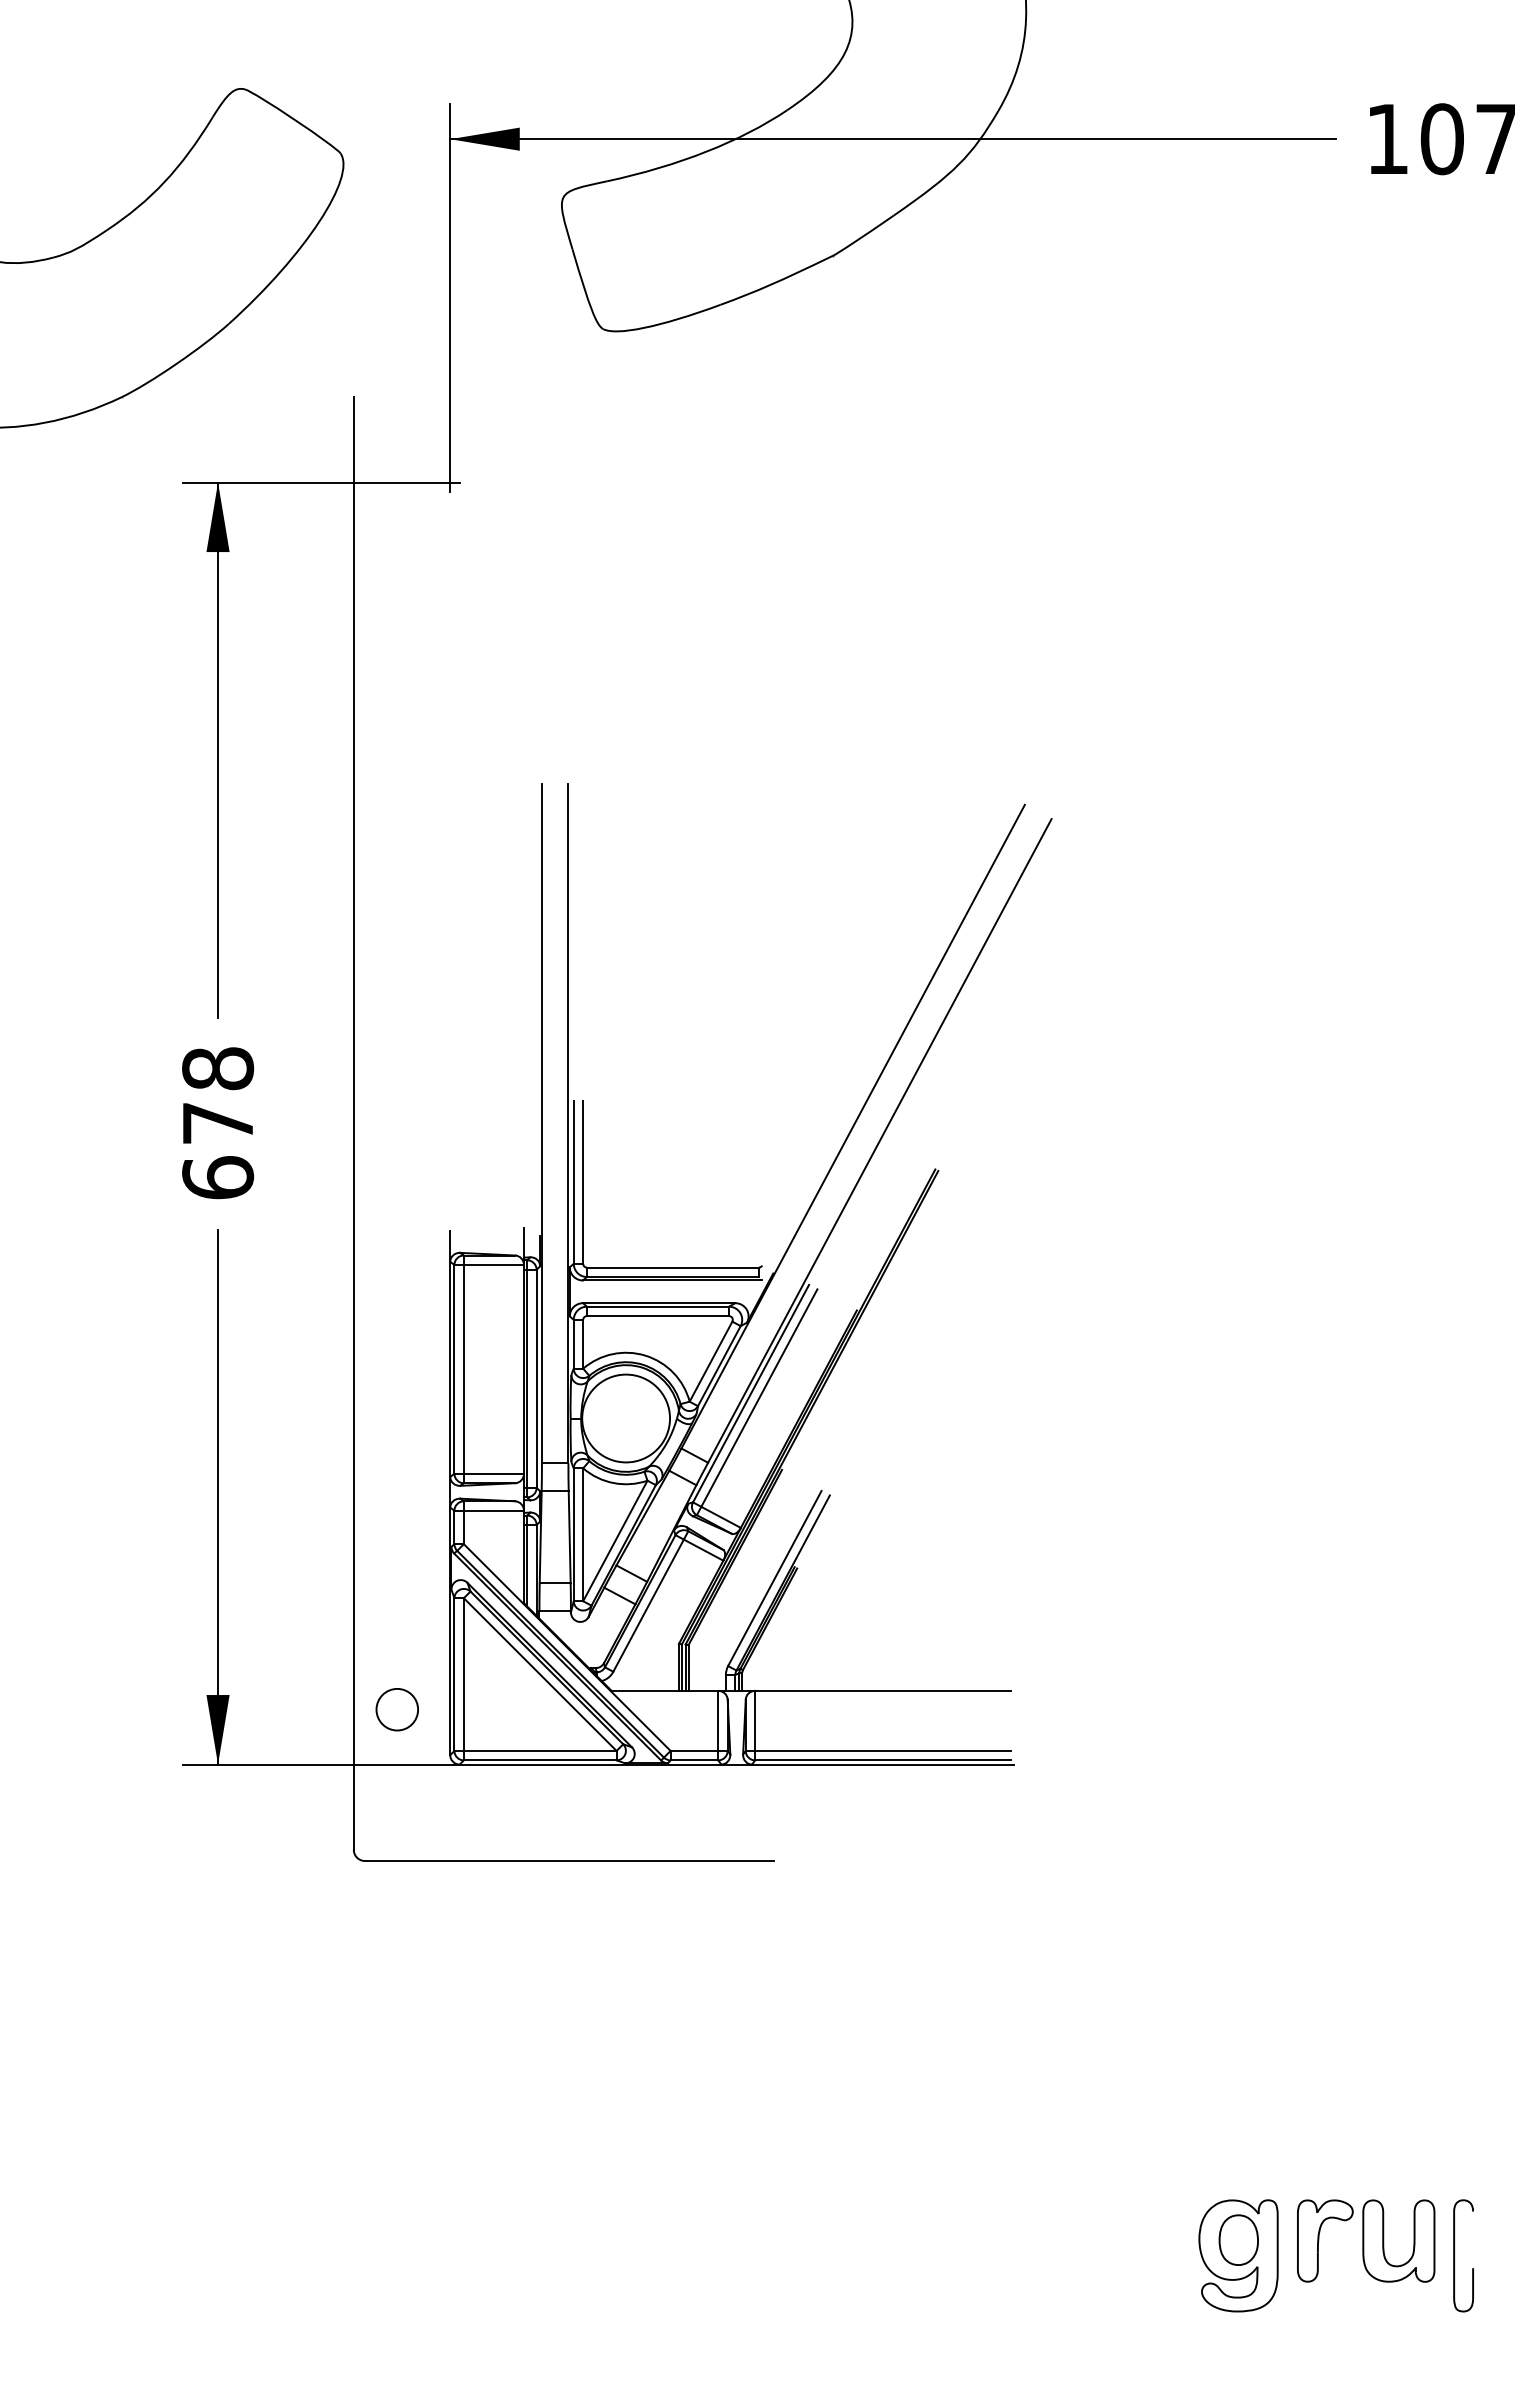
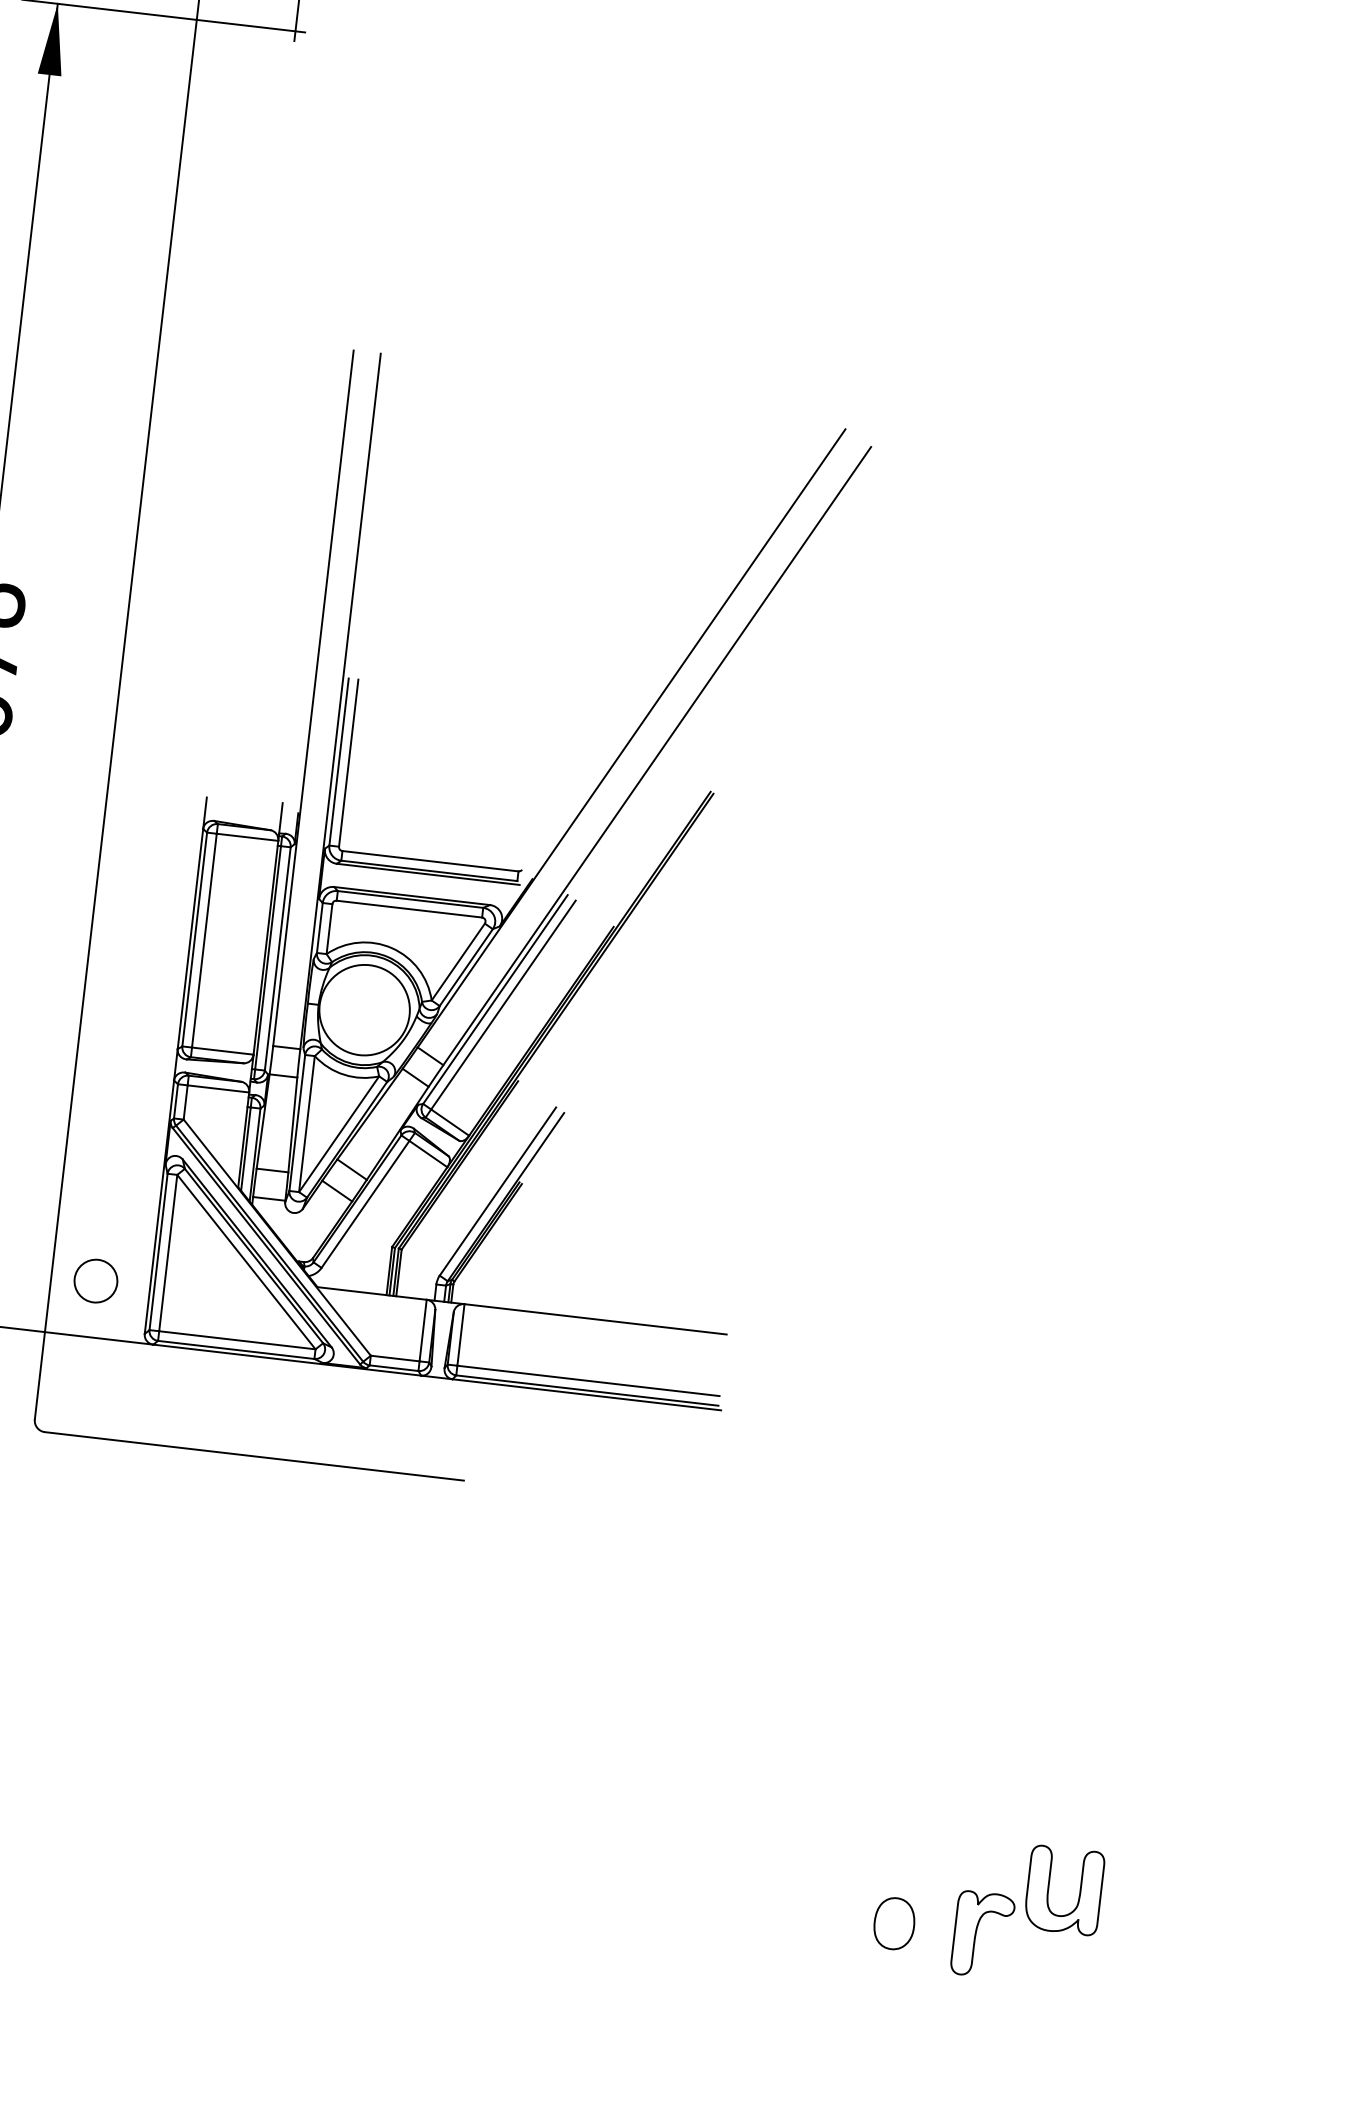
part: (1384, 2240) -> (1049, 1888), moved
part: (1238, 2255) -> (892, 1939), removed
curve: (1454, 2255) -> (1113, 1964), removed

